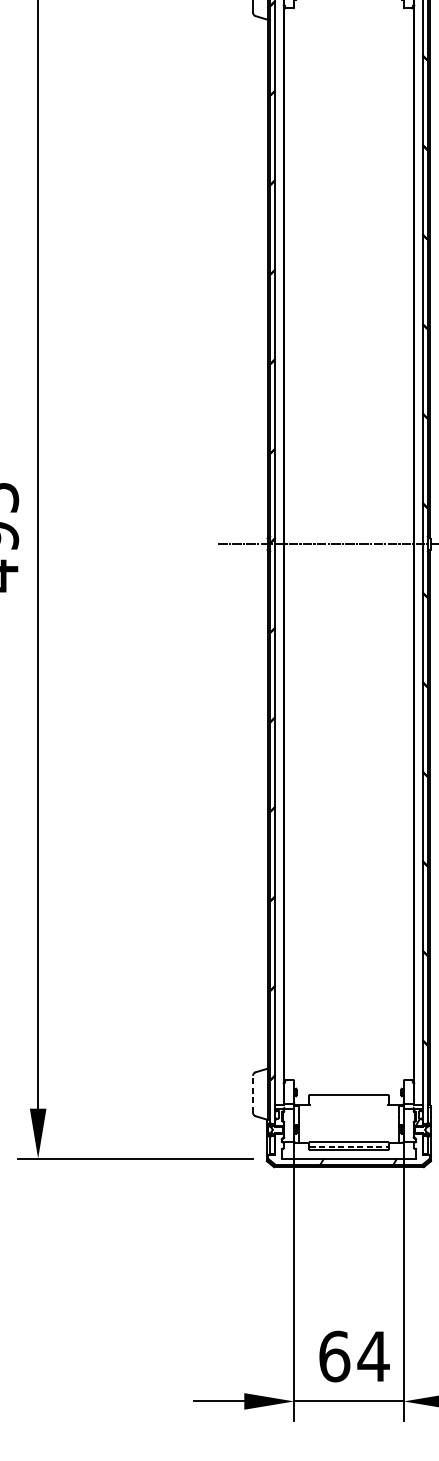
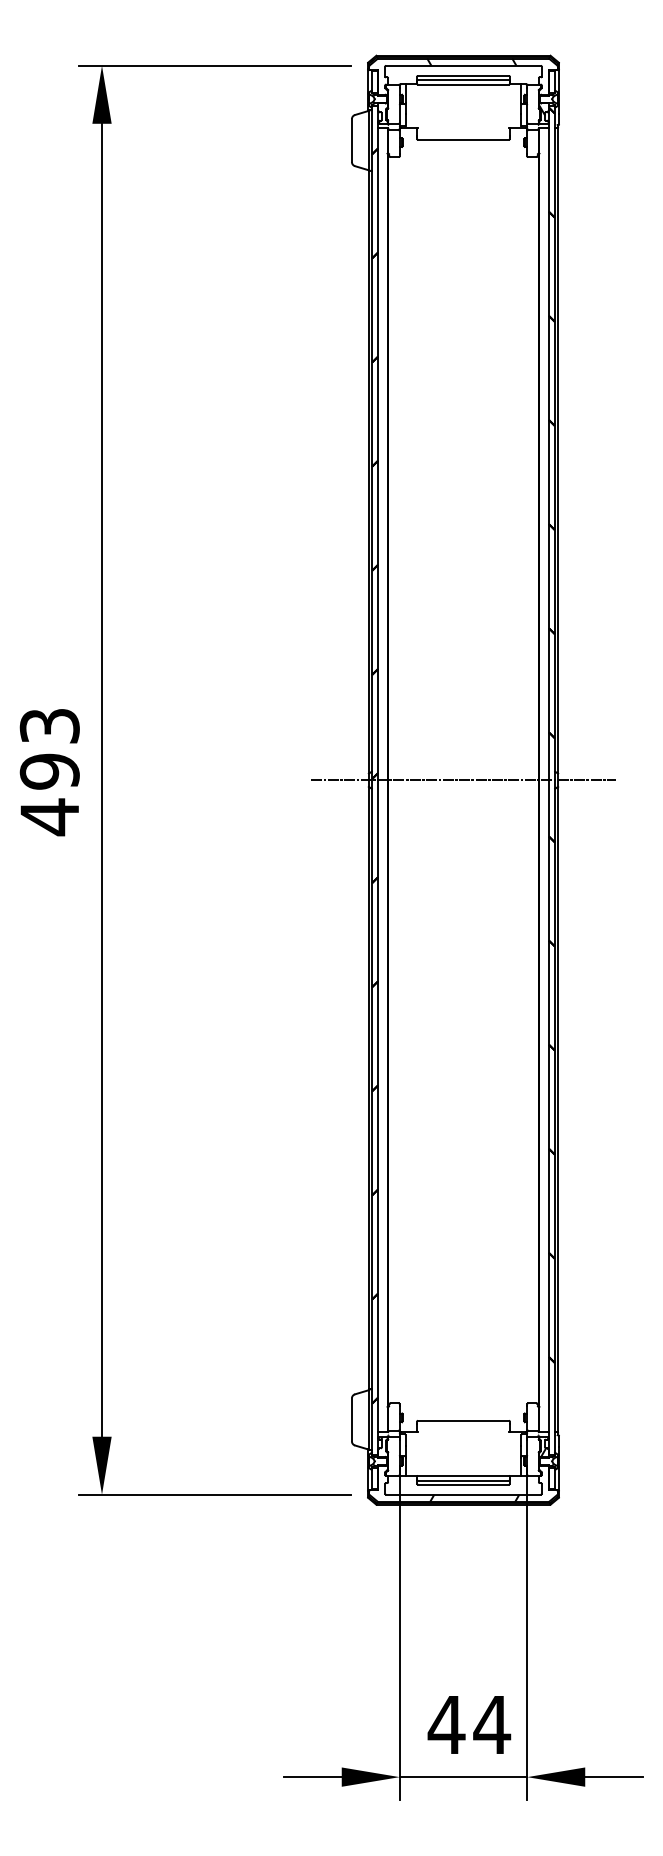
line: (252, 1093) -> (351, 1419), dashed -> solid
line: (348, 1146) -> (463, 1480), dashed -> solid
text: (334, 1356) -> (446, 1724), 64 -> 44

